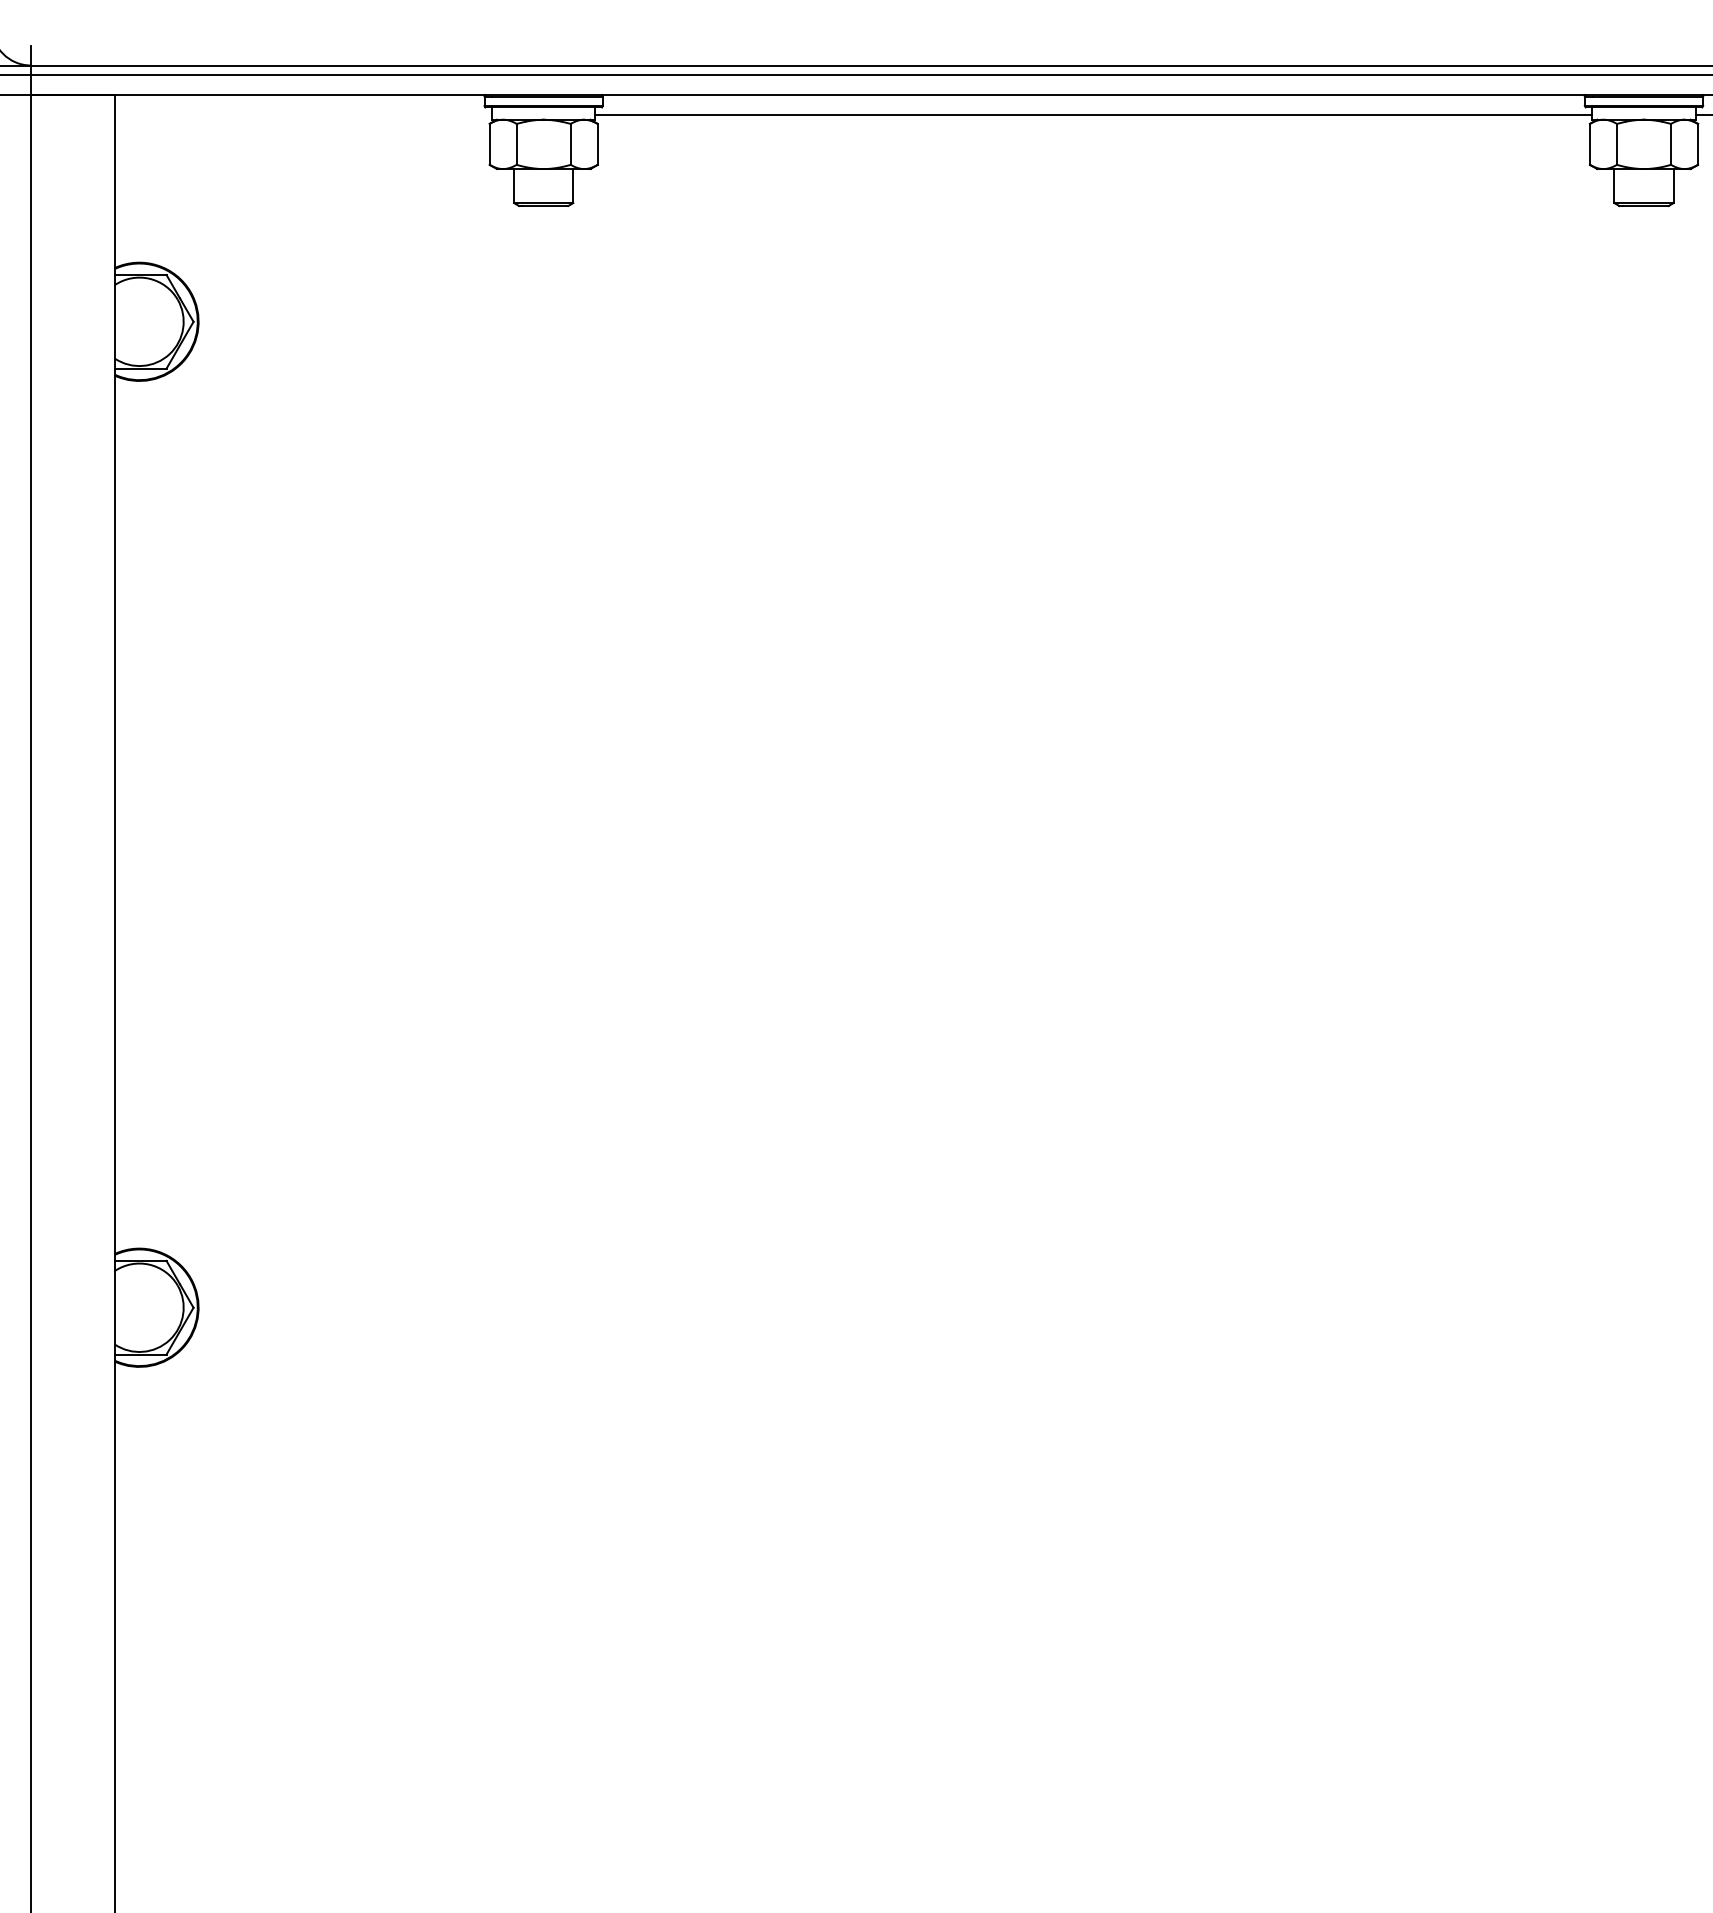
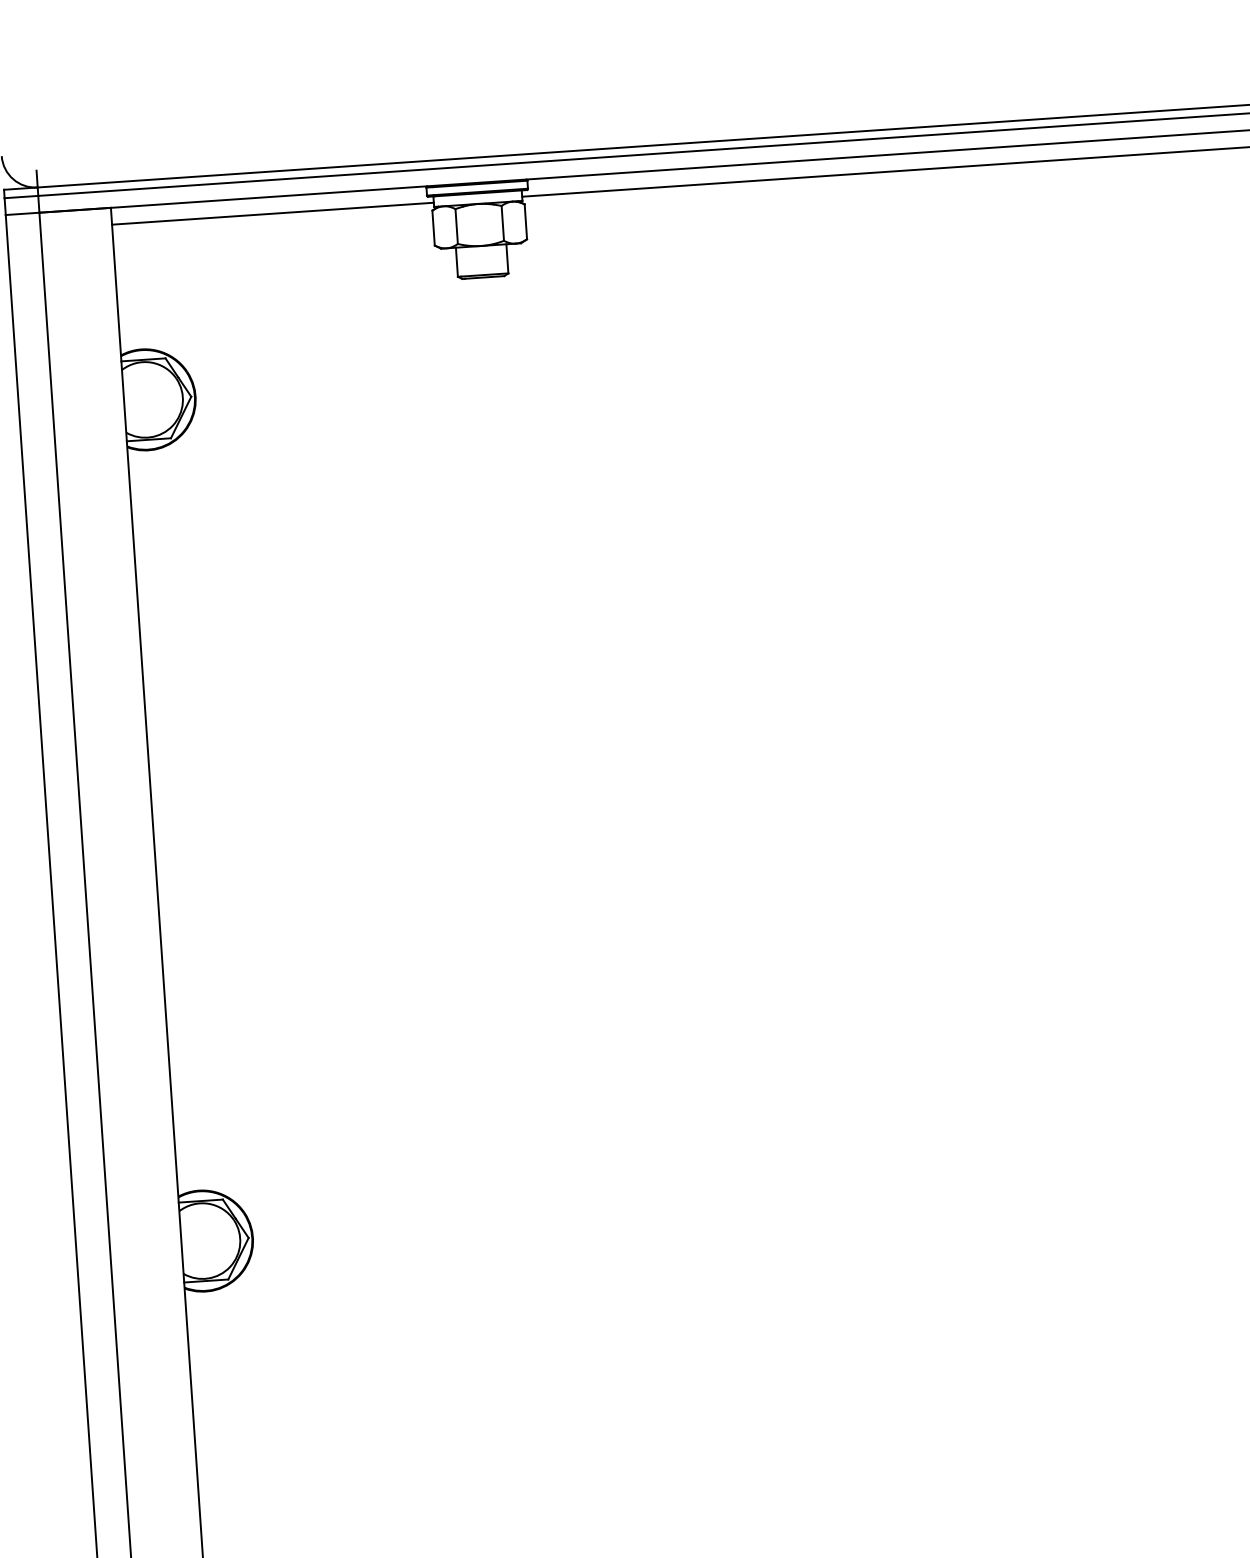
line: (302, 114) -> (272, 213), added

